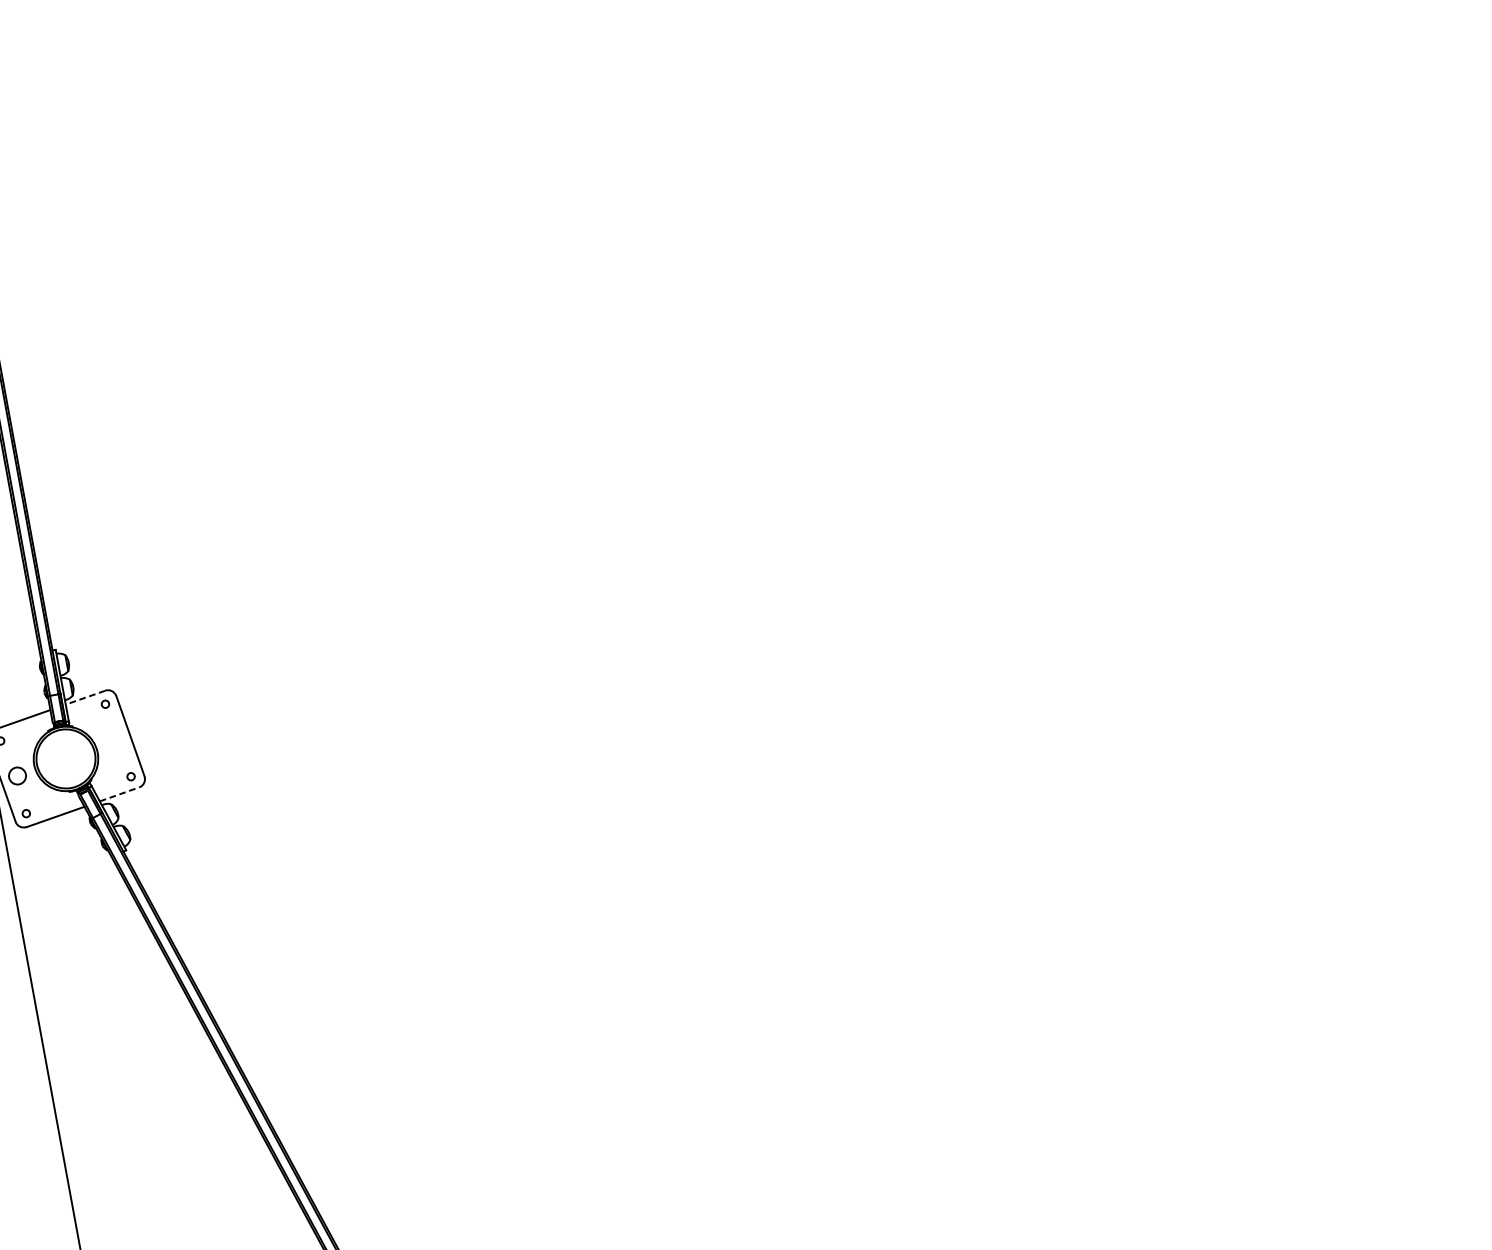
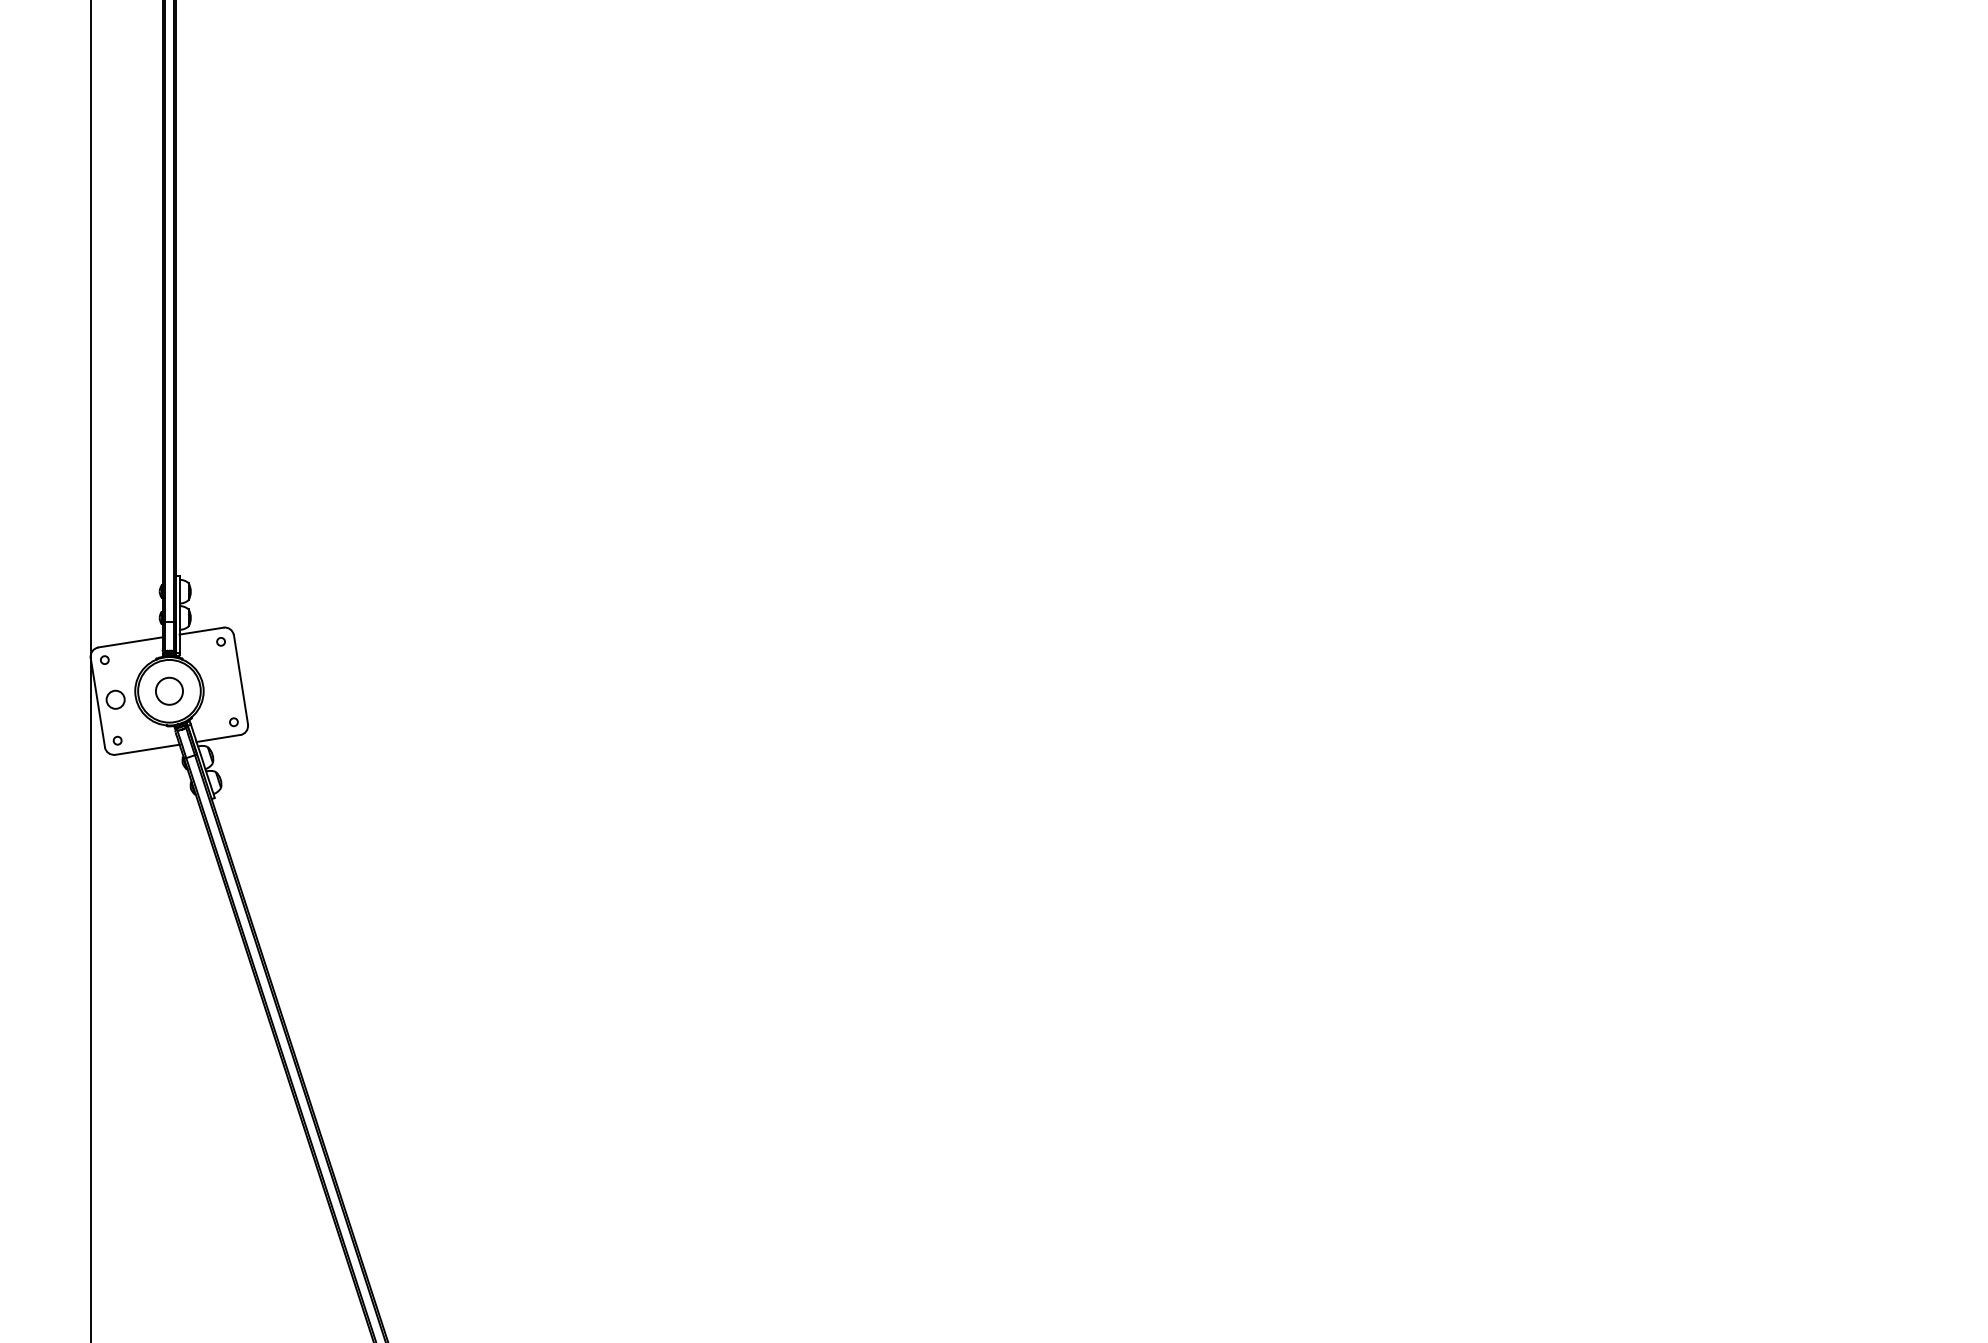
line: (85, 698) -> (201, 631), dashed -> solid
circle: (65, 758) -> (169, 690), added
line: (120, 794) -> (219, 738), dashed -> solid

